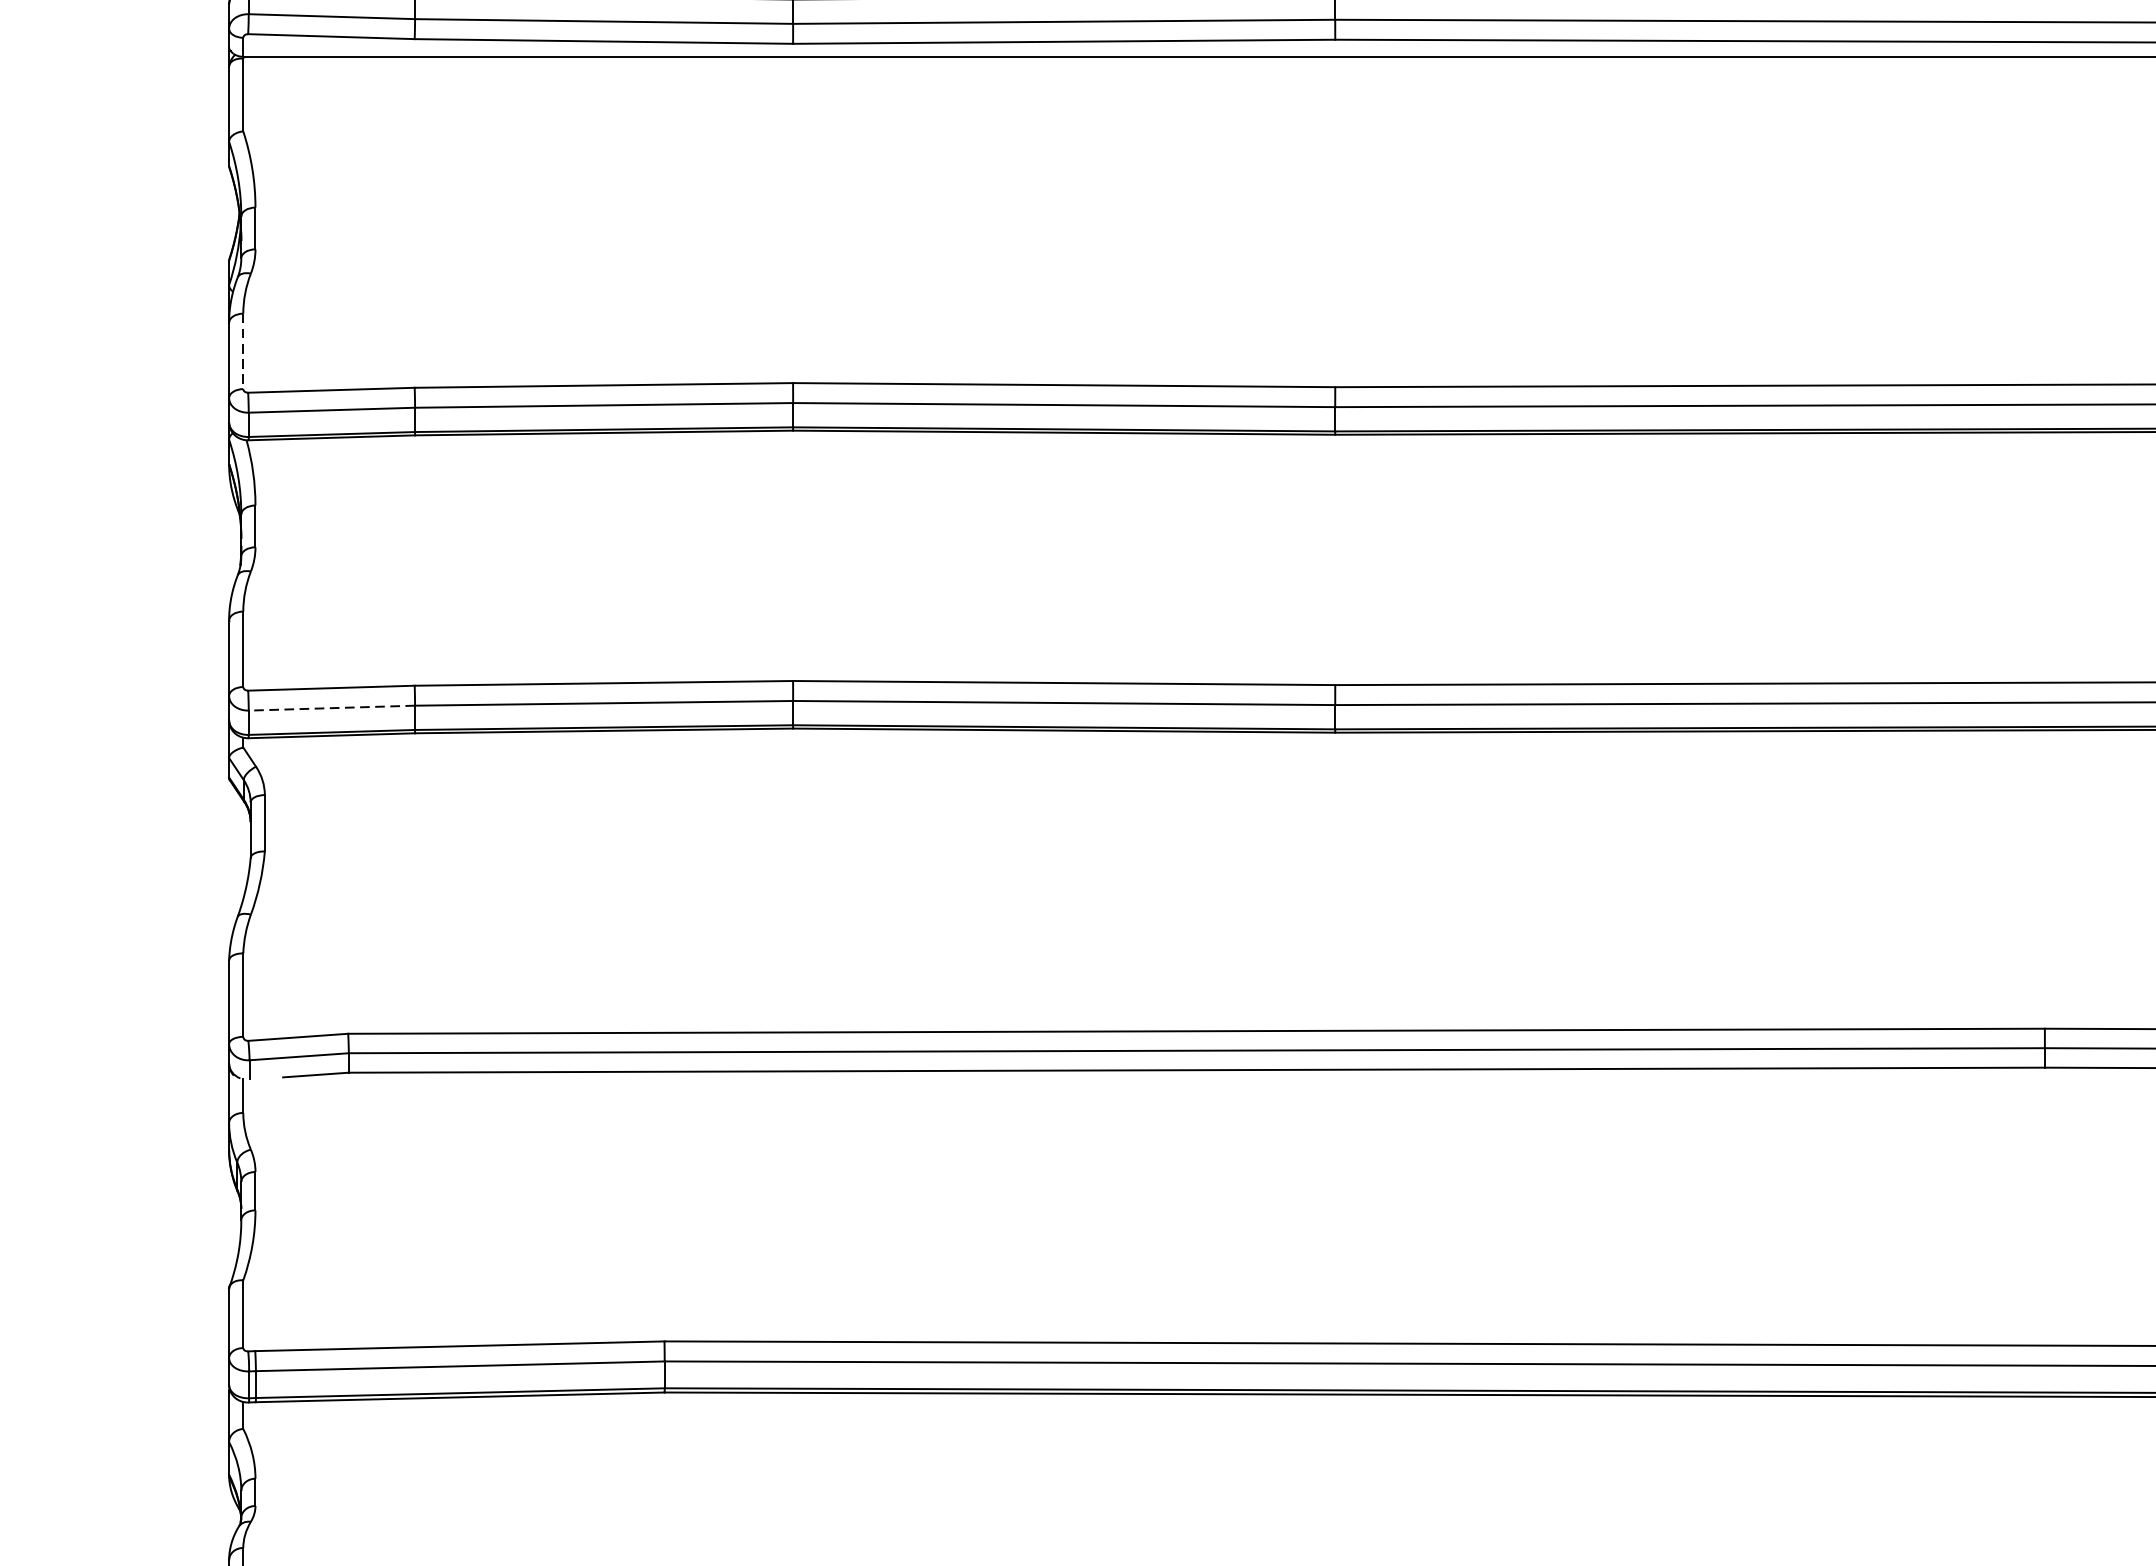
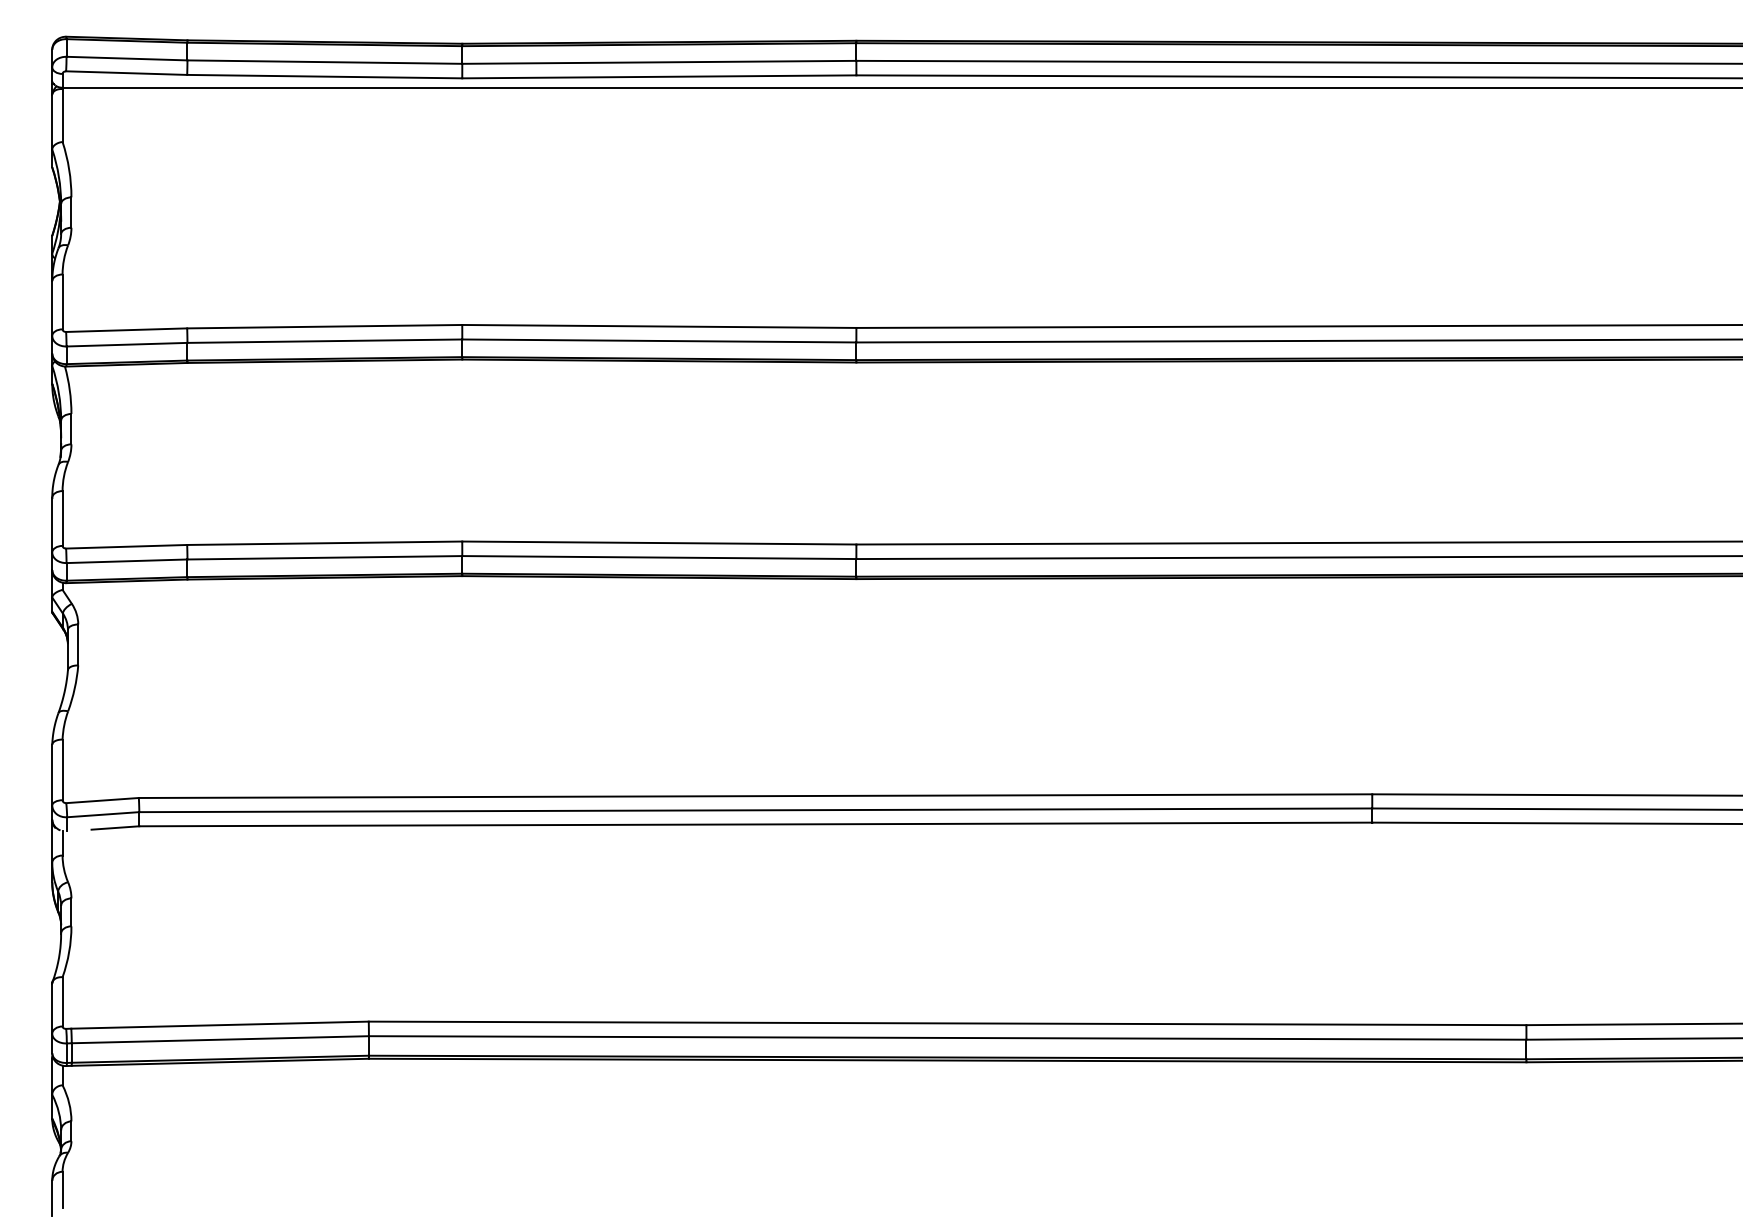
line: (243, 352) -> (62, 302), dashed -> solid
line: (331, 708) -> (126, 561), dashed -> solid

